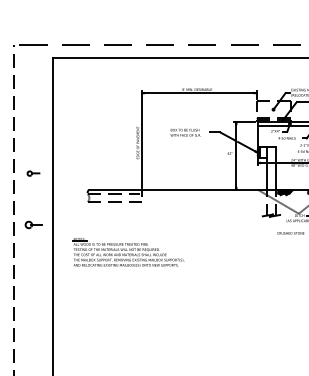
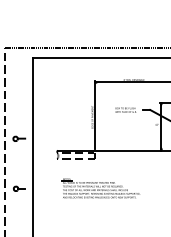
part: (33, 173) -> (19, 138), size x1.43
part: (33, 224) -> (19, 188), moved
part: (128, 252) -> (101, 188), moved

